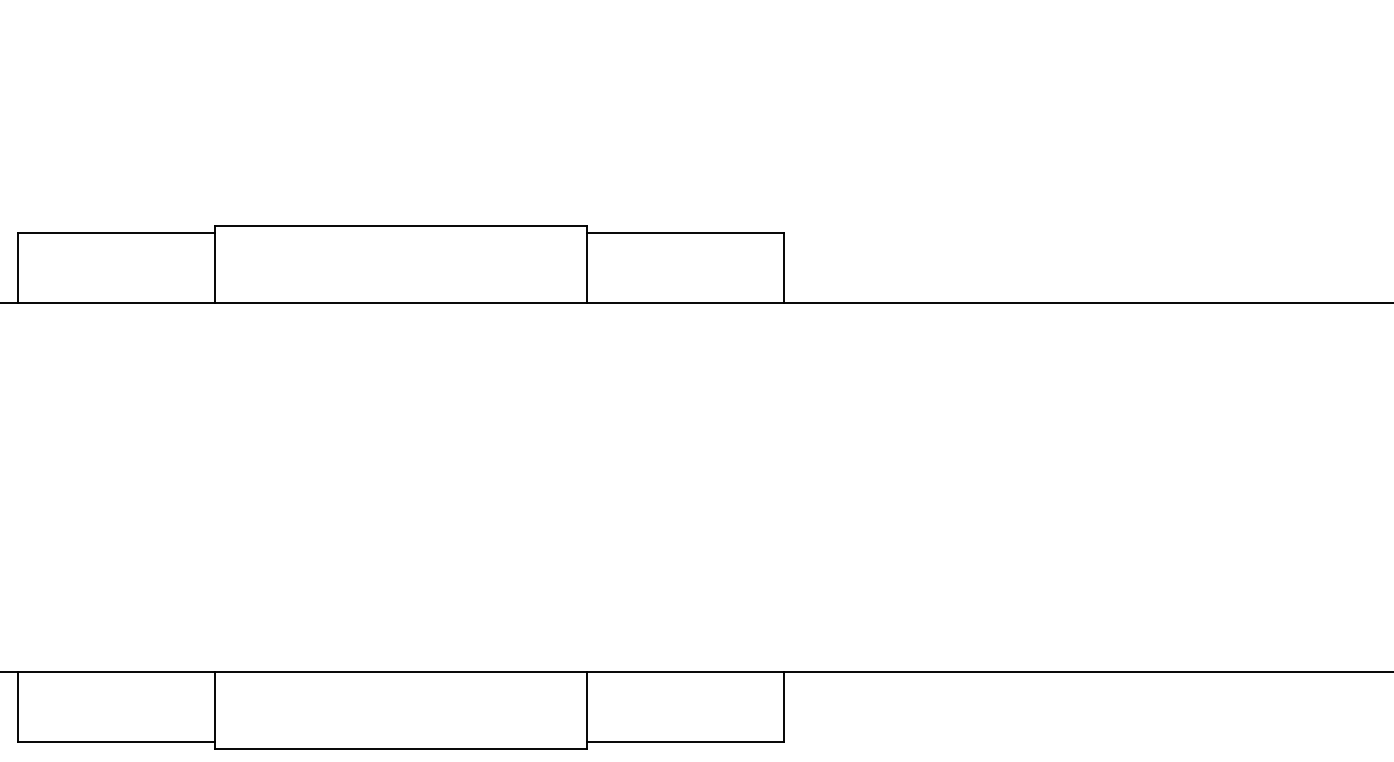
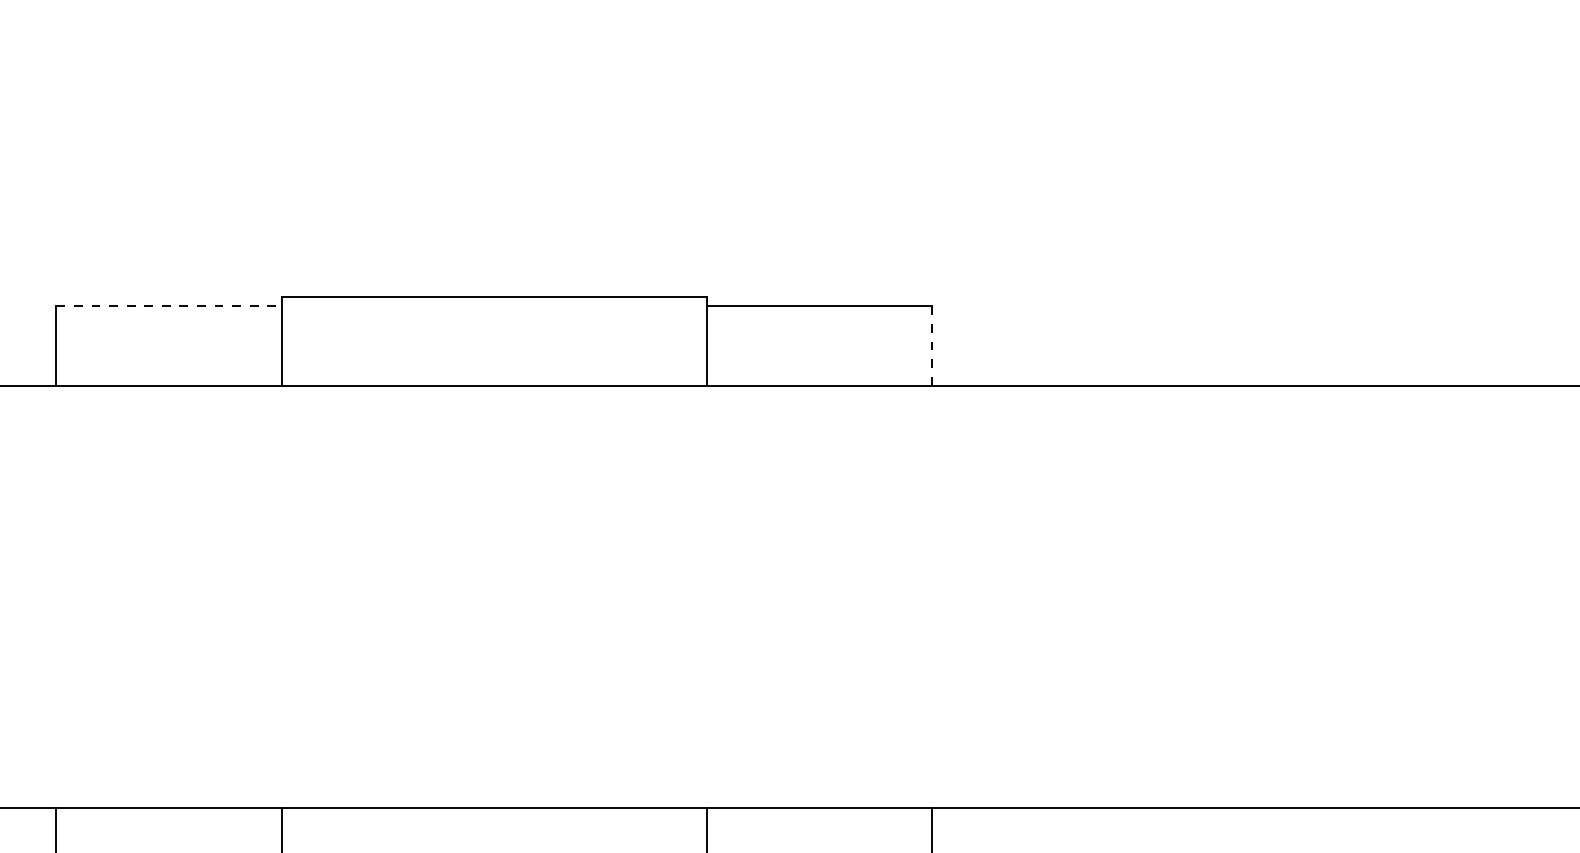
line: (116, 233) -> (169, 306), solid -> dashed
line: (784, 268) -> (932, 346), solid -> dashed

